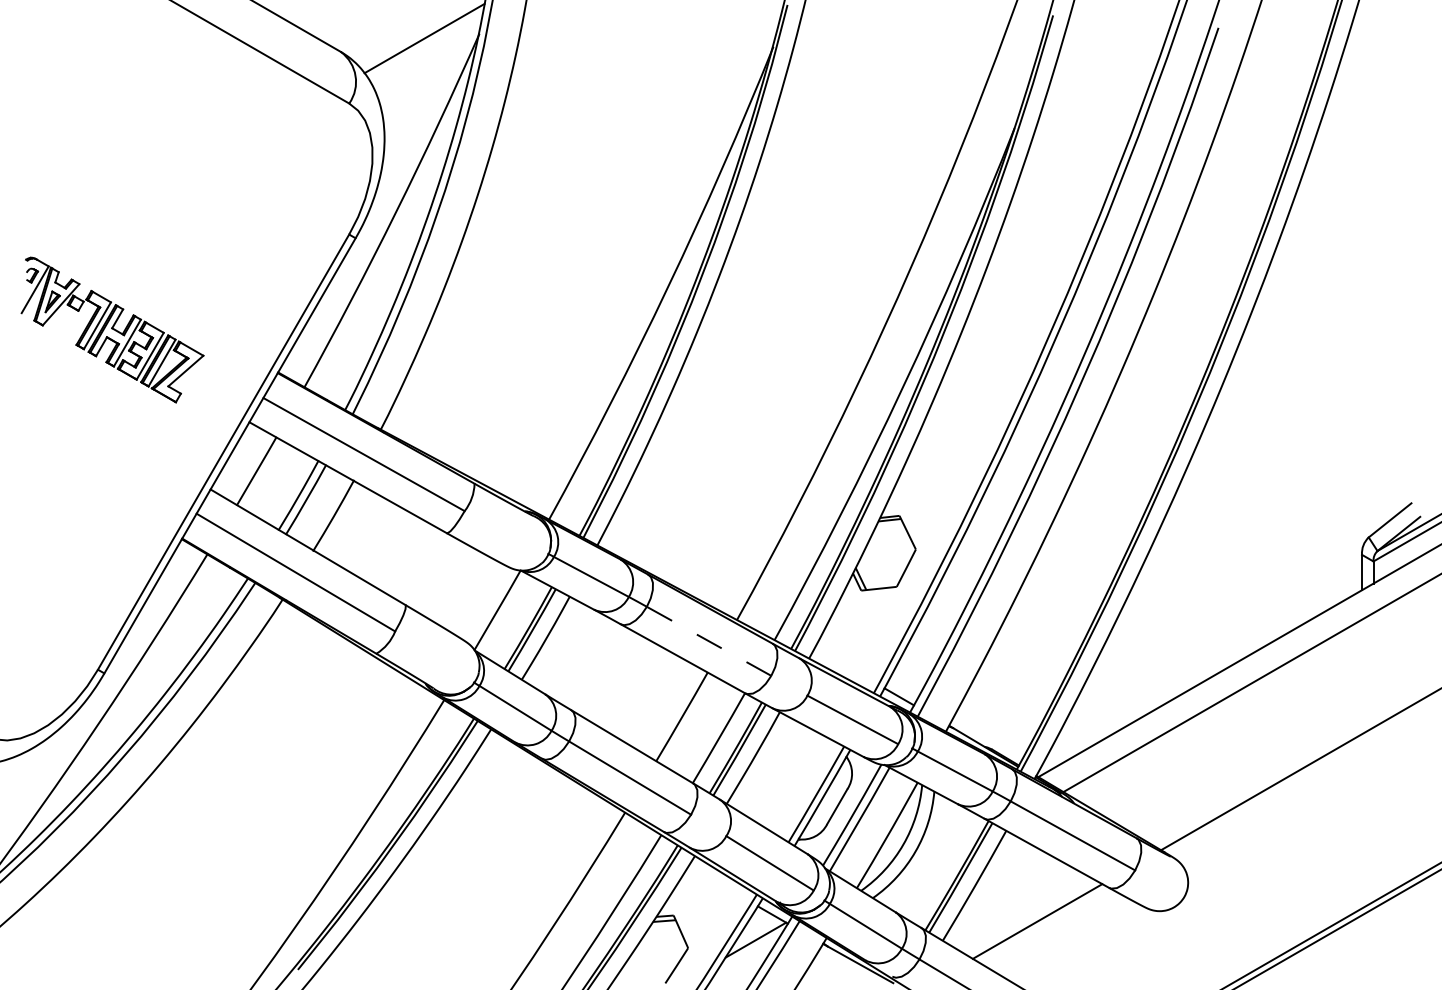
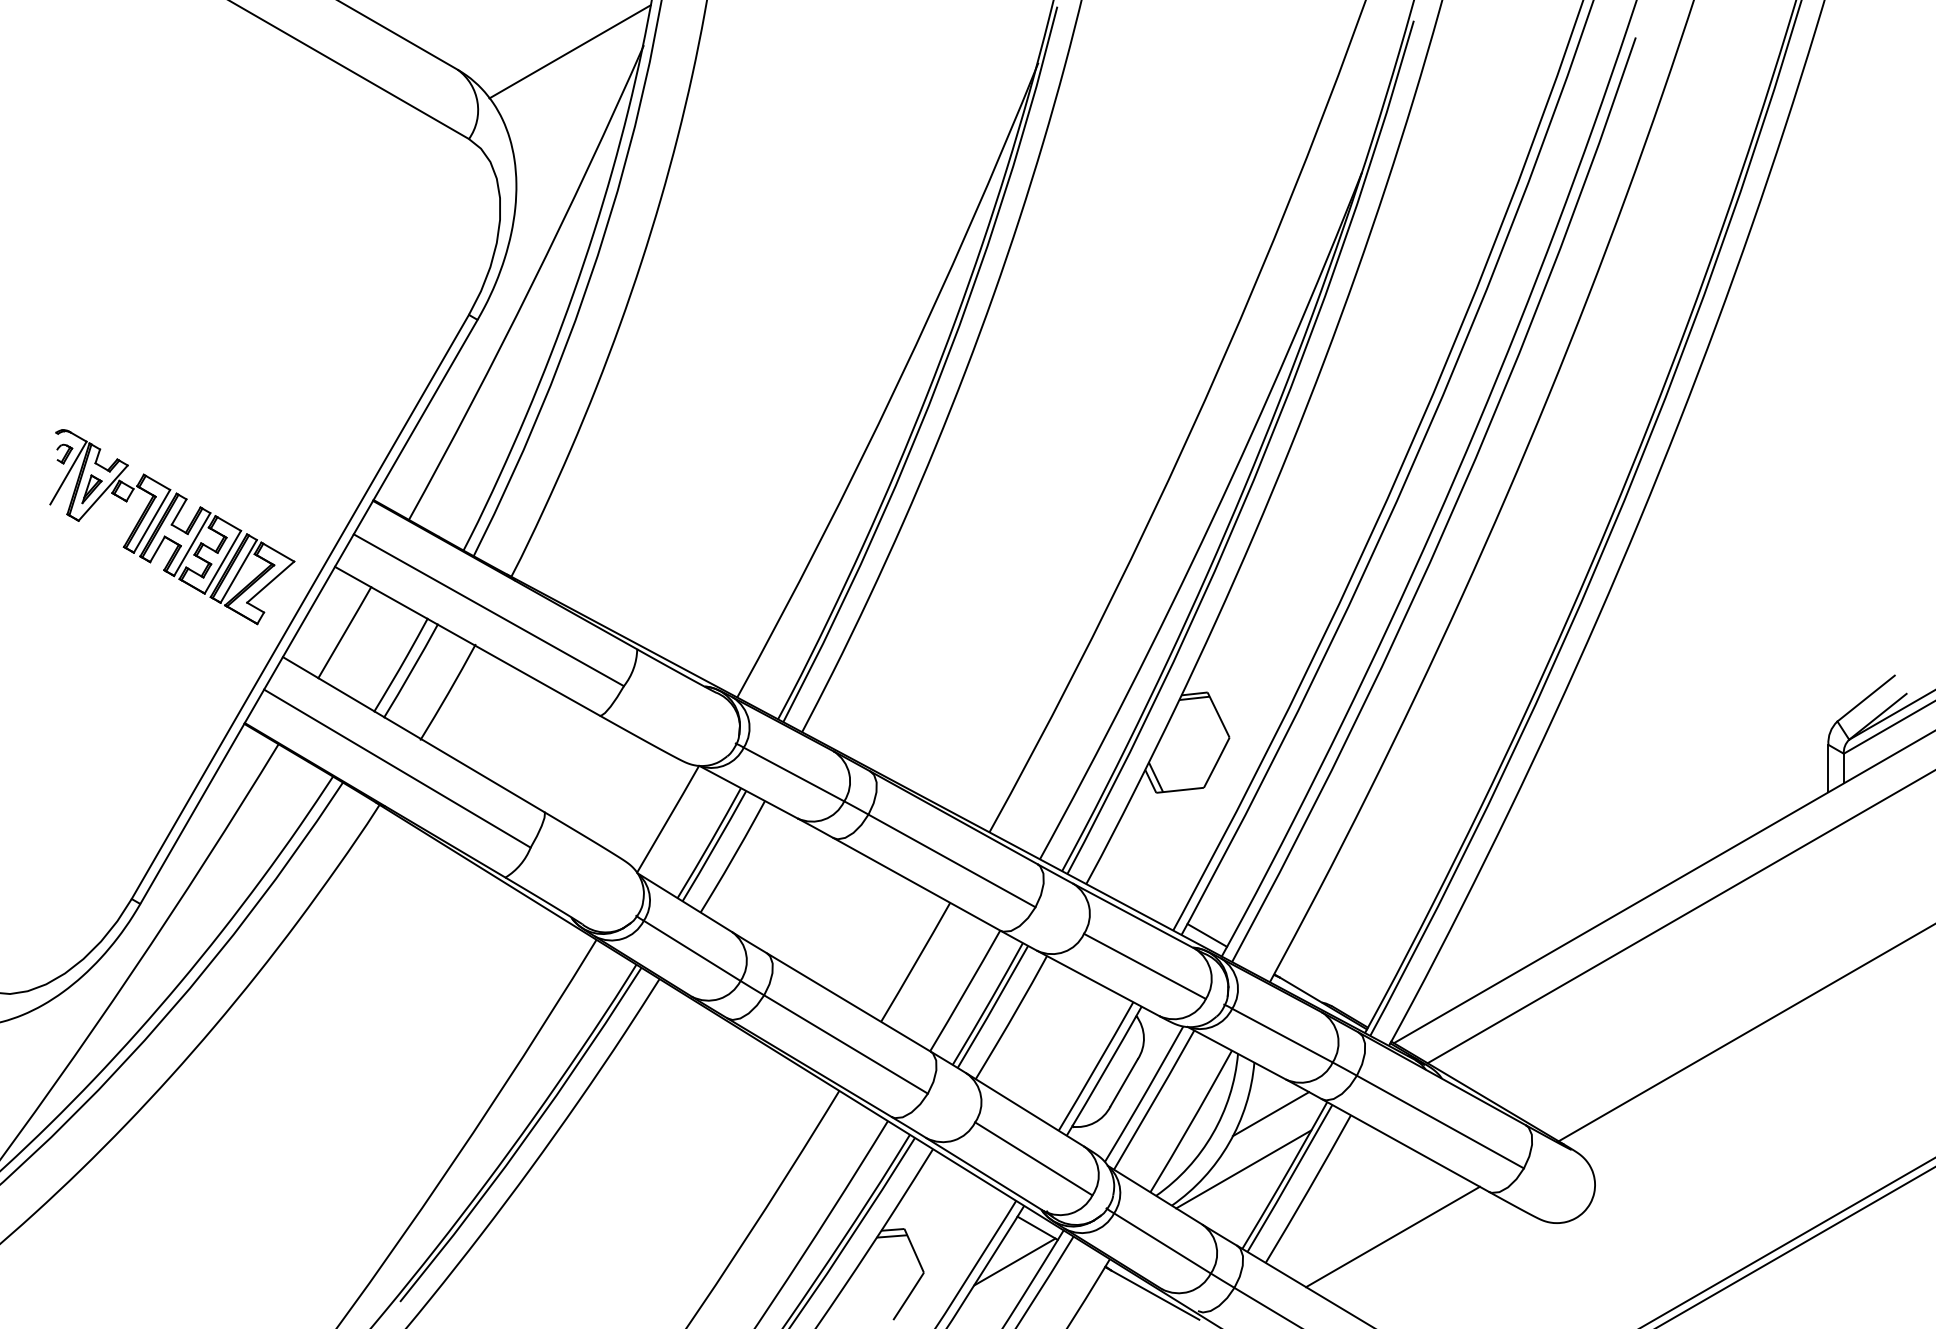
part: (112, 330) -> (172, 527), moved
line: (709, 641) -> (952, 860), dashed -> solid
line: (946, 830) -> (1270, 1114), added
line: (926, 871) -> (1243, 1169), added

